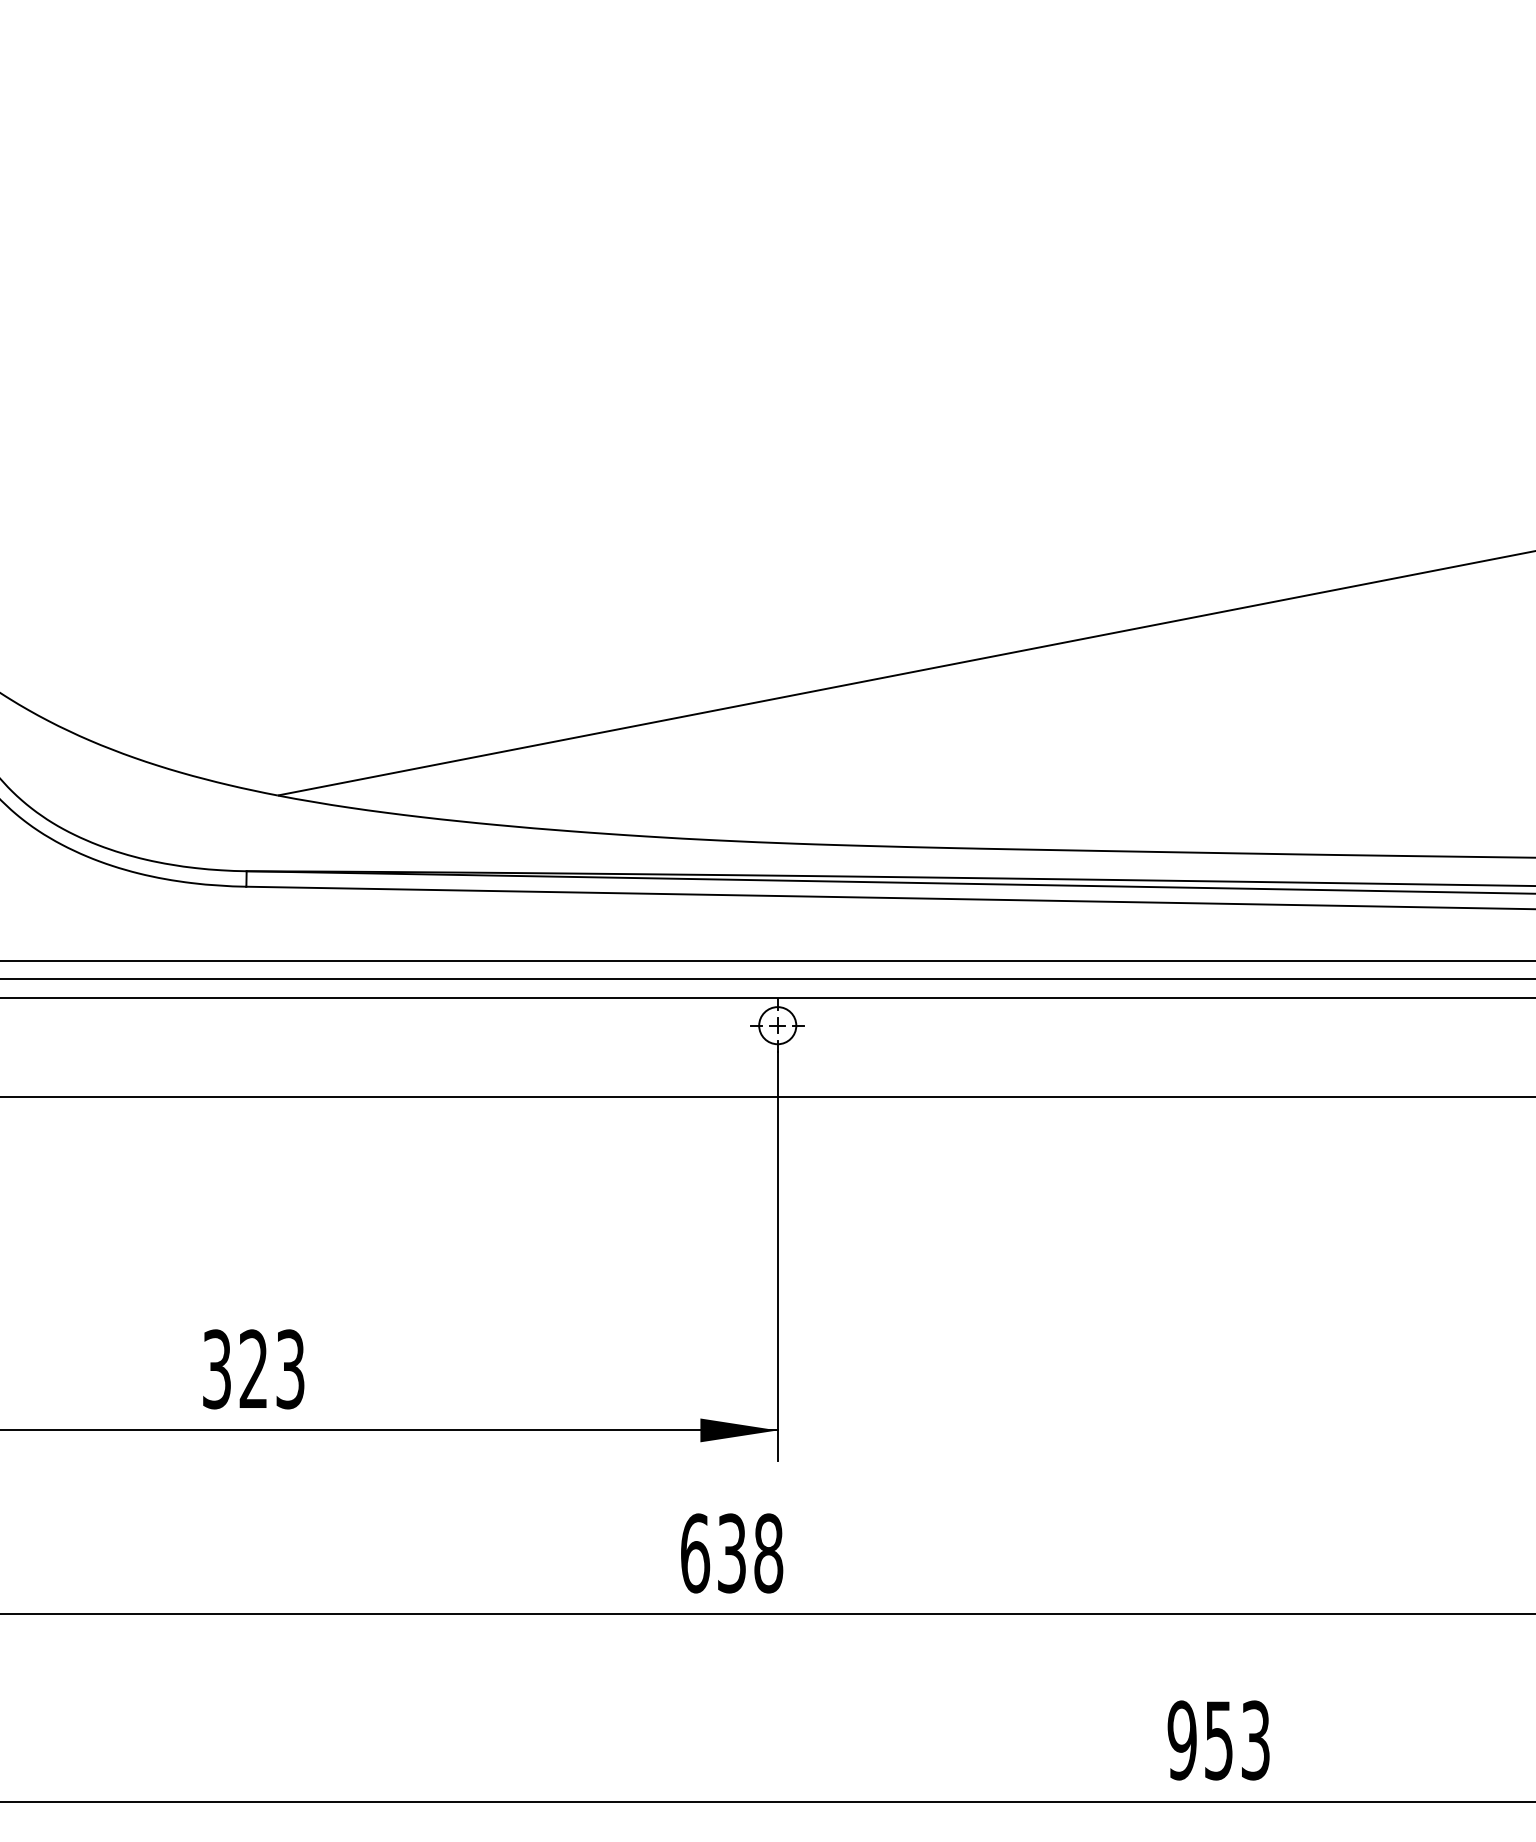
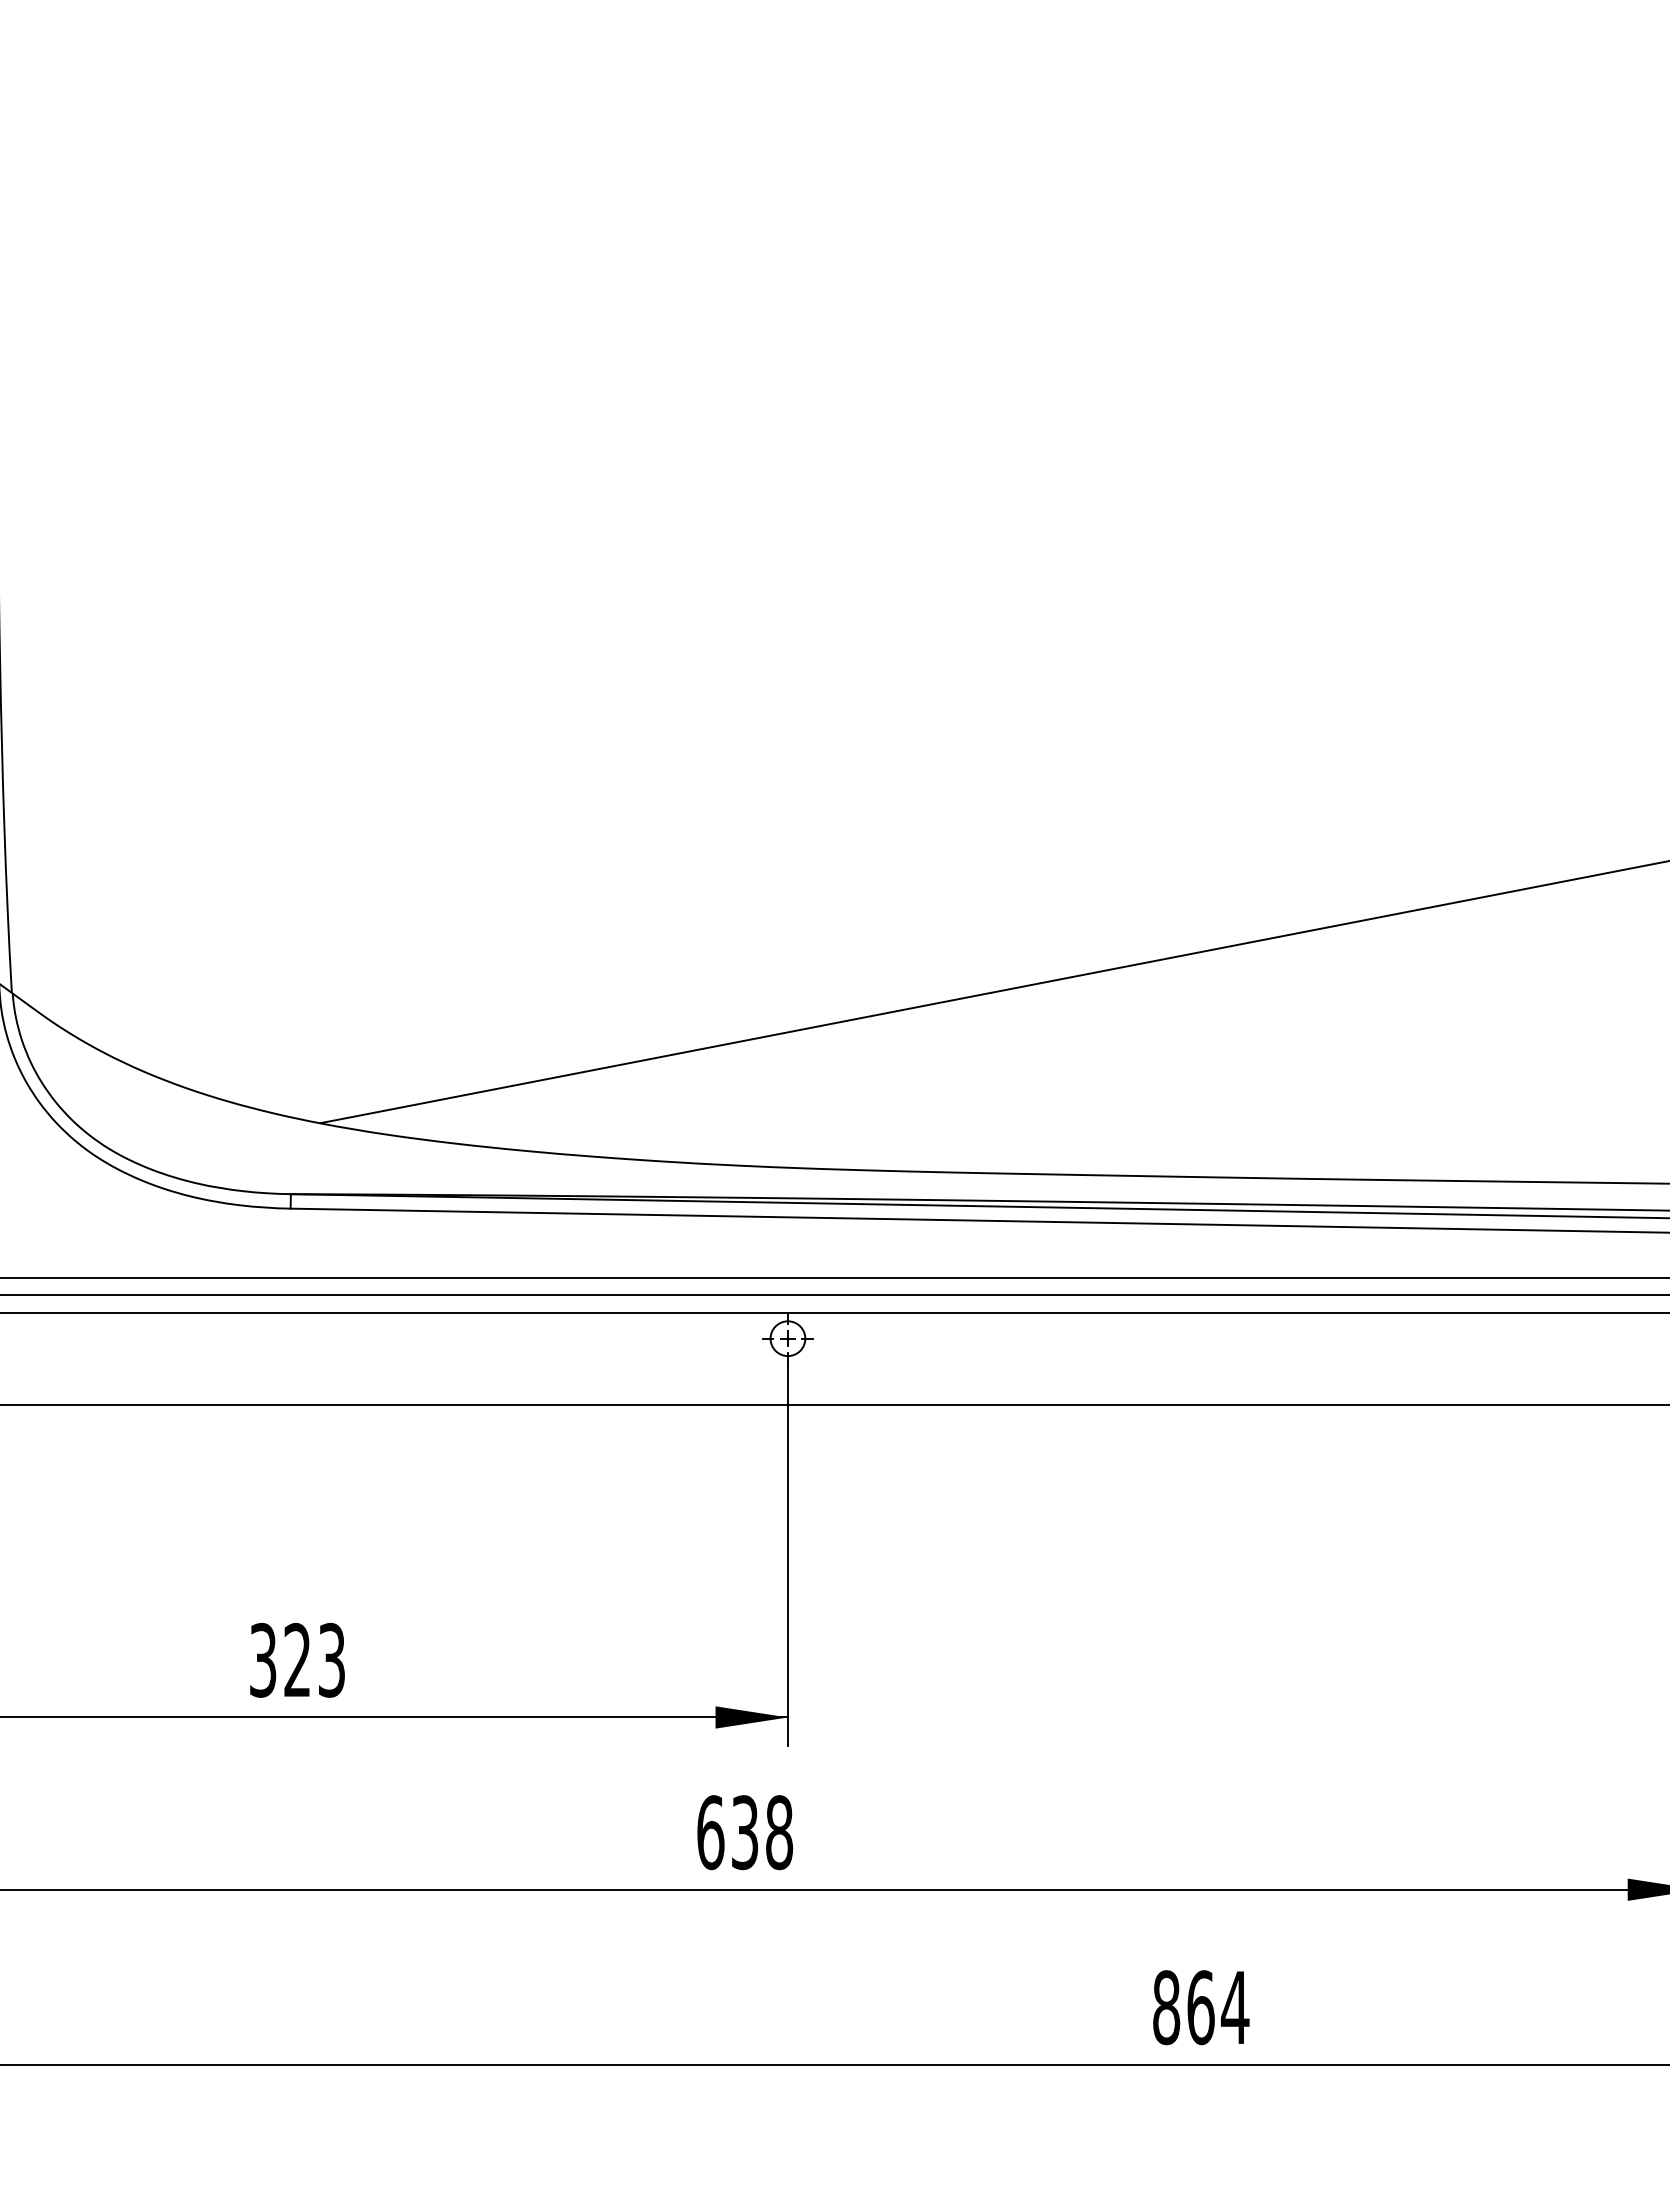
text: (1219, 1740) -> (1201, 2007), 953 -> 864

